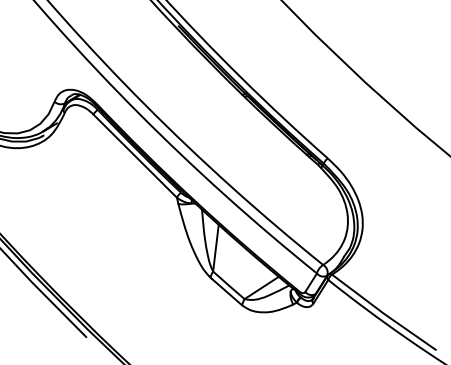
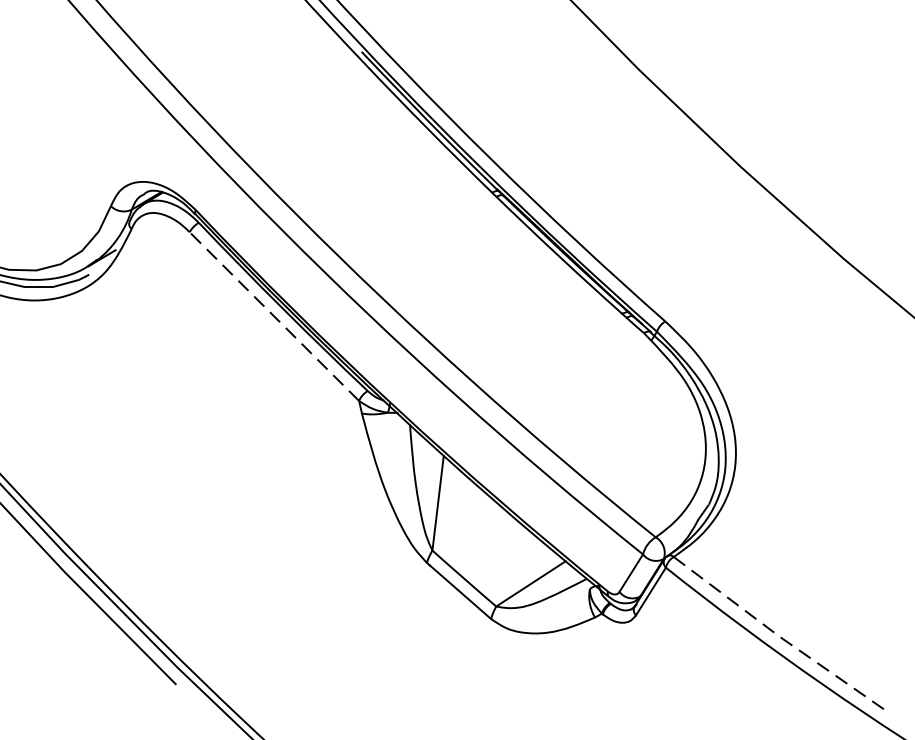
line: (135, 156) -> (274, 317), solid -> dashed
line: (384, 314) -> (779, 637), solid -> dashed

